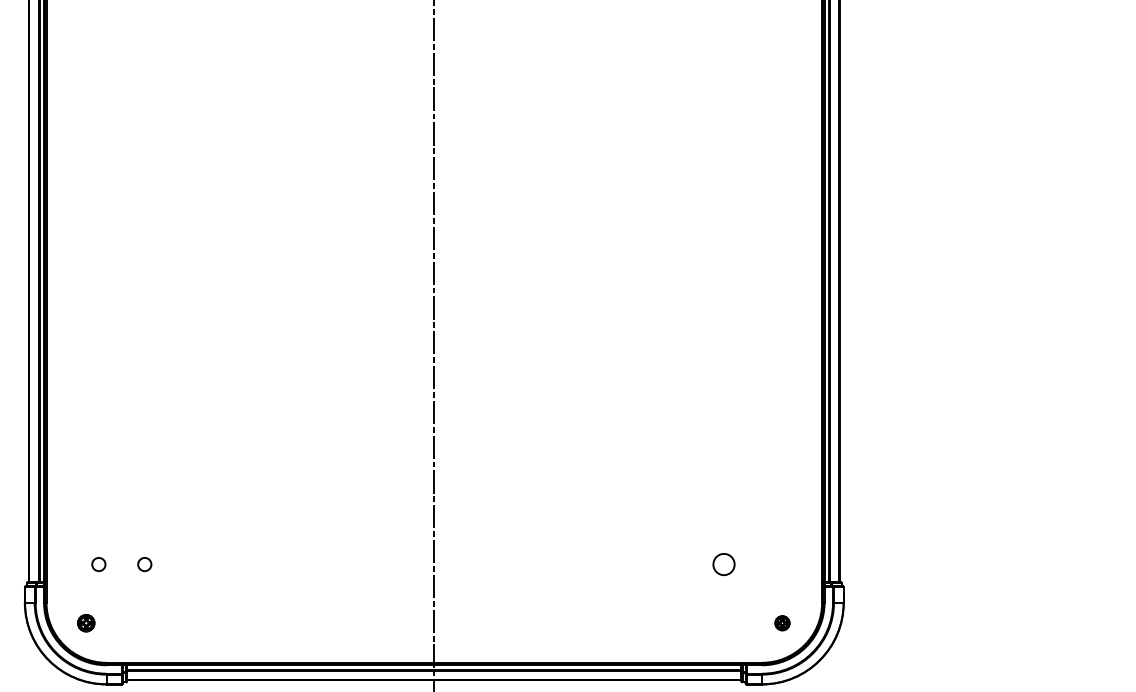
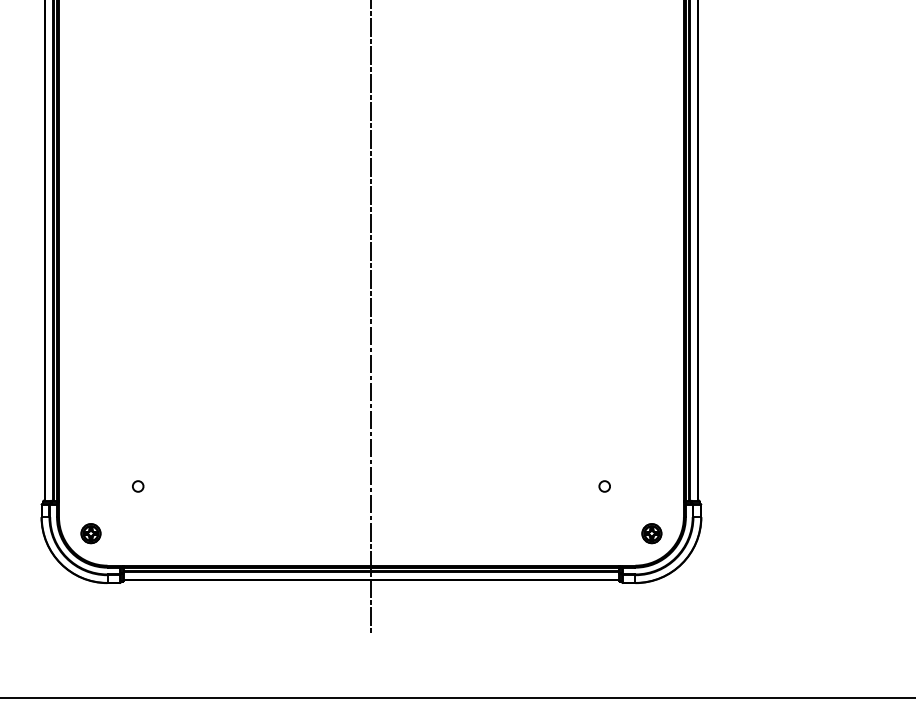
circle: (99, 564) -> (101, 486), removed
circle: (723, 564) -> (604, 486), size x0.62
part: (85, 622) -> (90, 533), size x1.43
part: (781, 622) -> (651, 533), size x1.67

